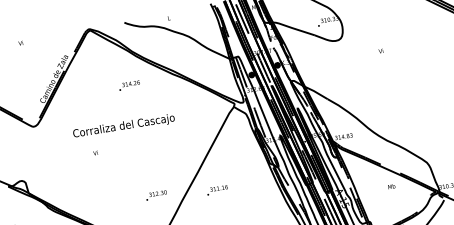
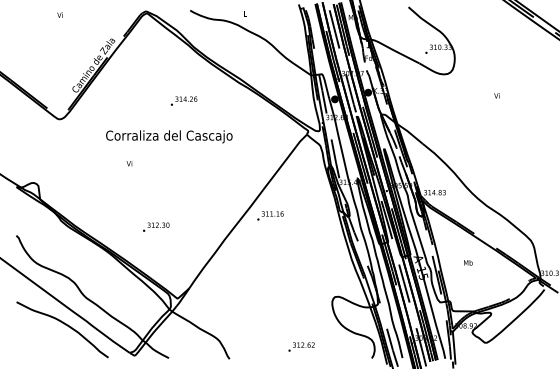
text: (128, 85) -> (183, 100), moved
text: (391, 186) -> (468, 262), moved
text: (217, 189) -> (270, 215), moved
text: (156, 194) -> (156, 226), moved

